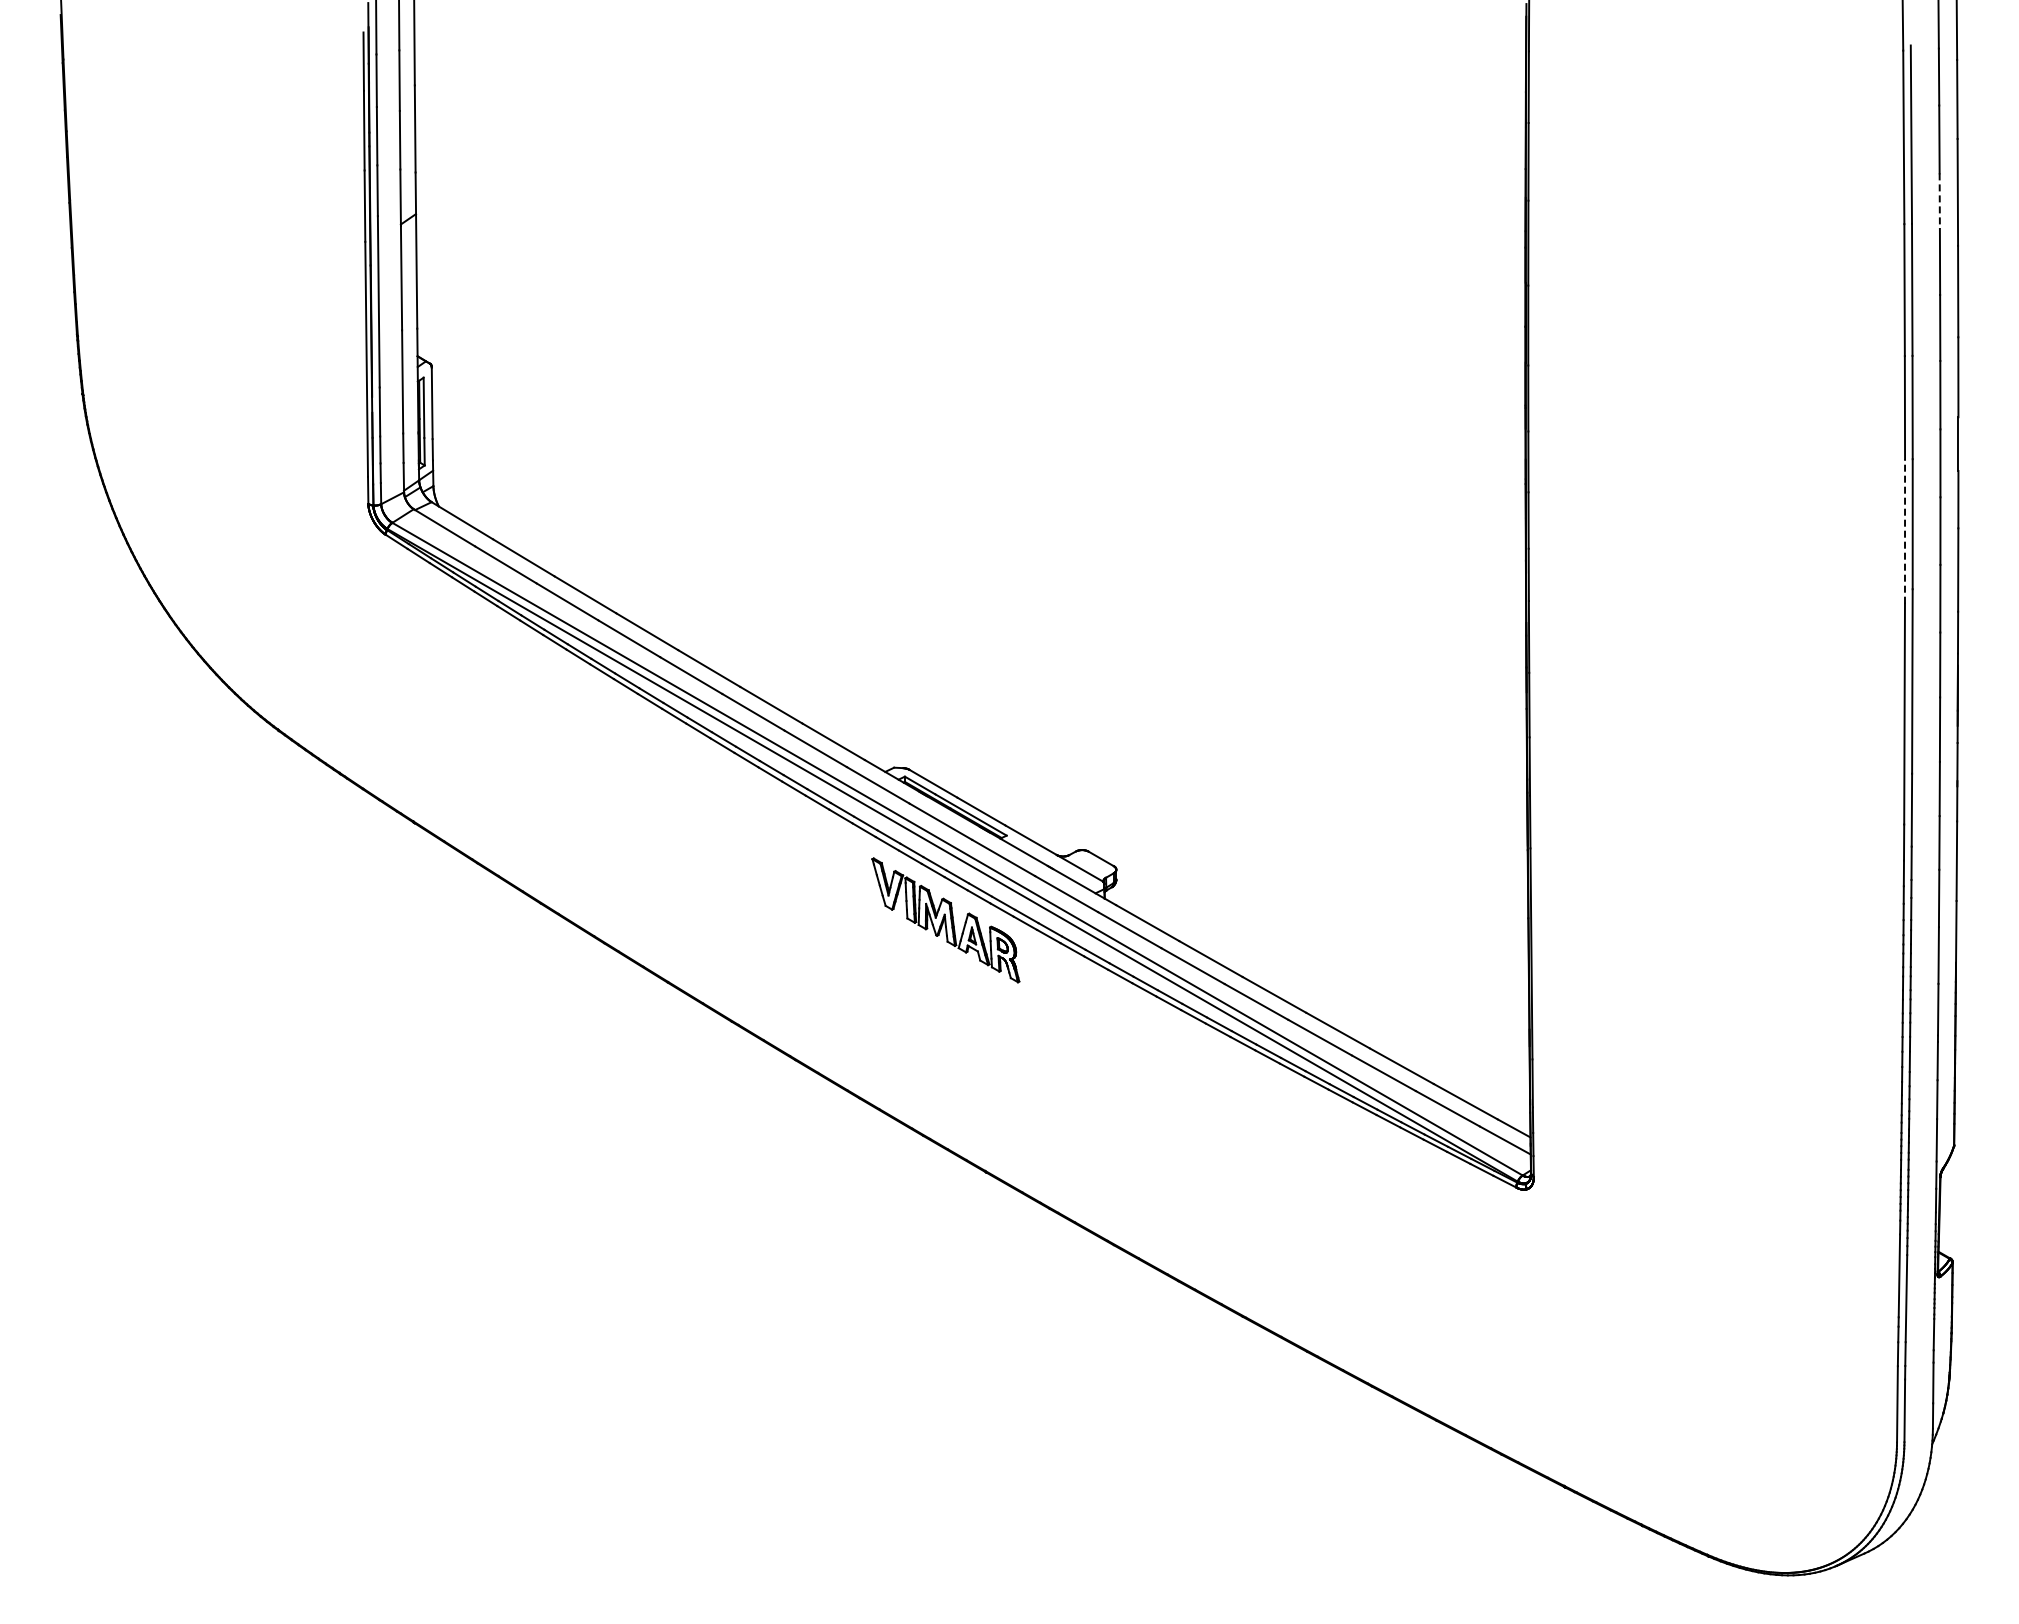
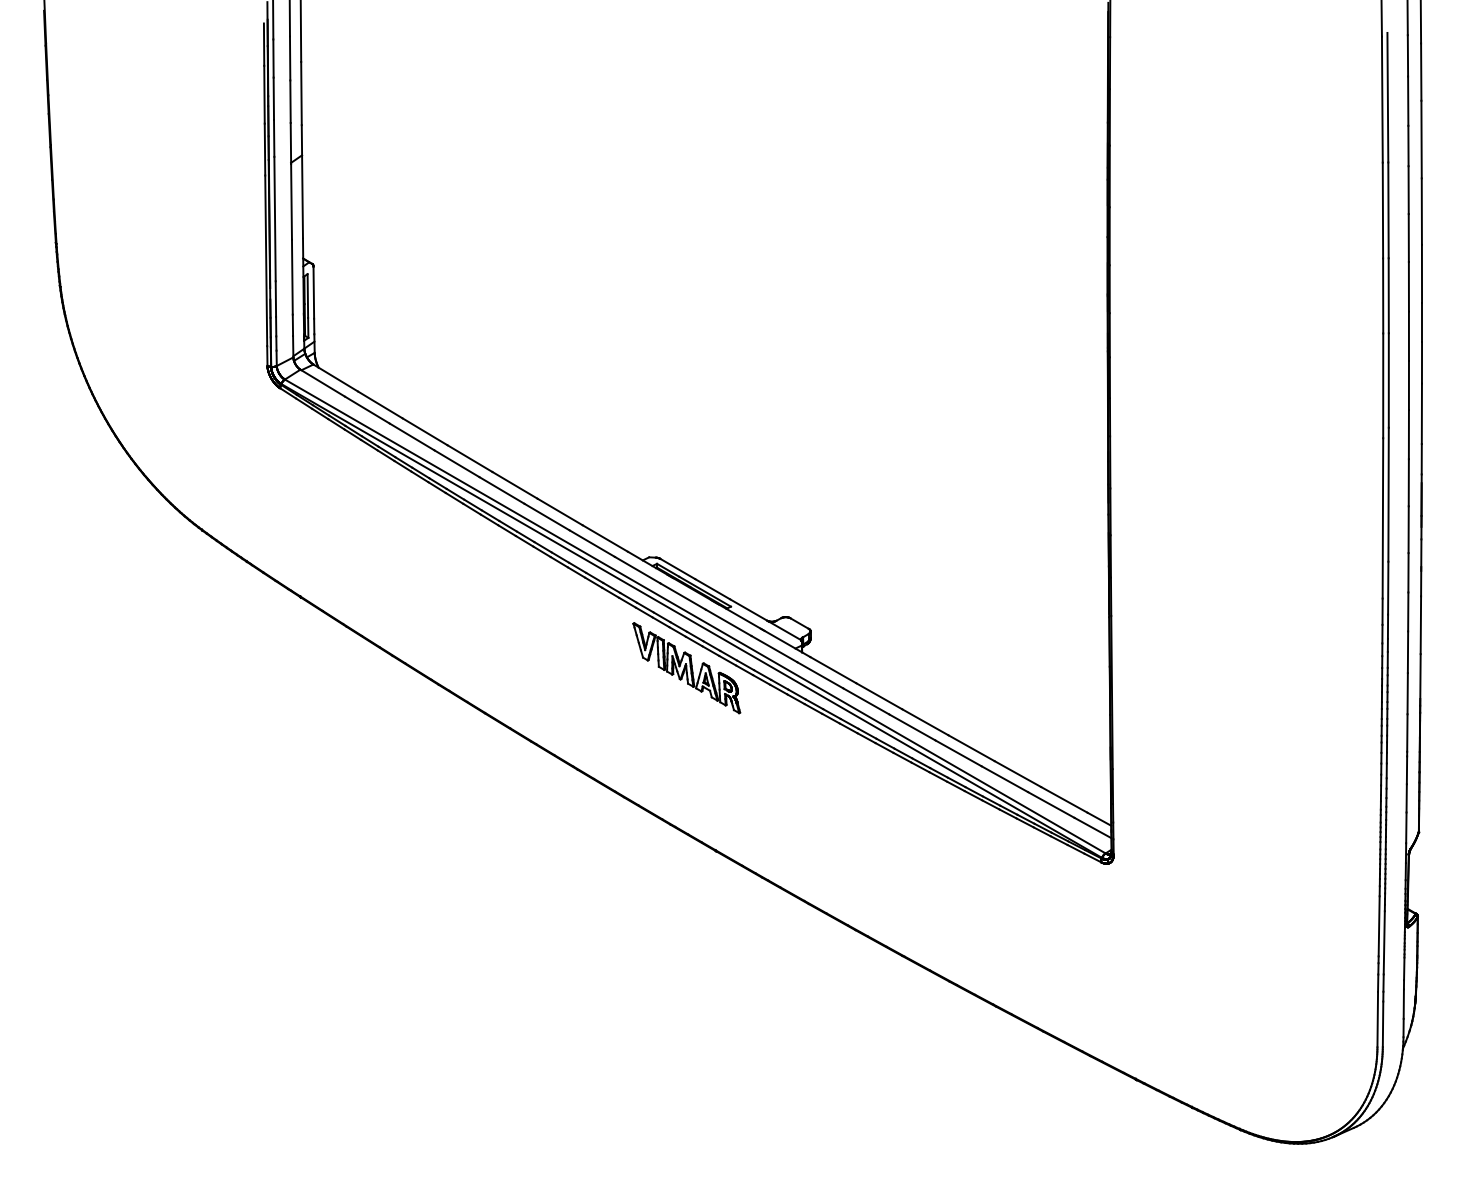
line: (1939, 201) -> (1408, 146), dashed -> solid
line: (1905, 531) -> (1383, 385), dashed -> solid

